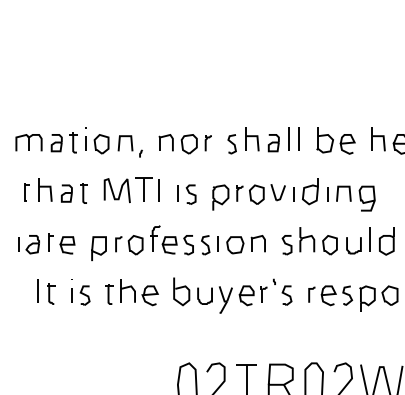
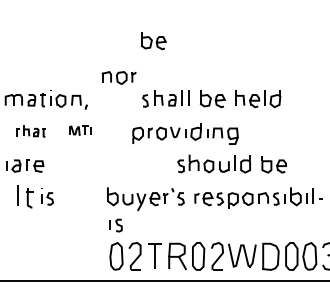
part: (244, 52) -> (153, 41), added
part: (184, 143) -> (118, 77), moved
part: (131, 189) -> (80, 130), size x0.6
part: (54, 191) -> (30, 131), size x0.7
part: (185, 194) -> (115, 225), moved
part: (178, 242) -> (110, 164), removed
part: (45, 291) -> (24, 196), size x1.4
part: (131, 293) -> (80, 197), removed

